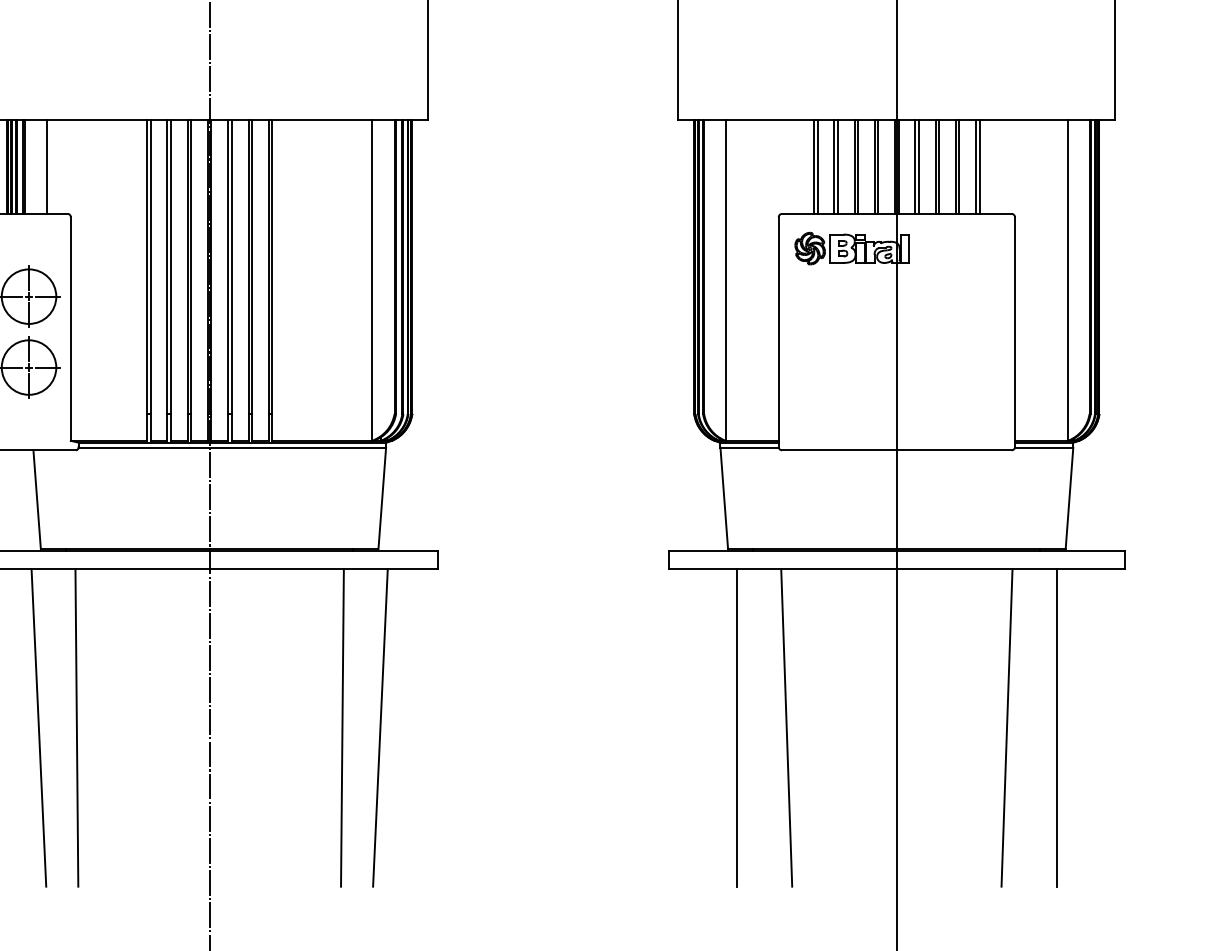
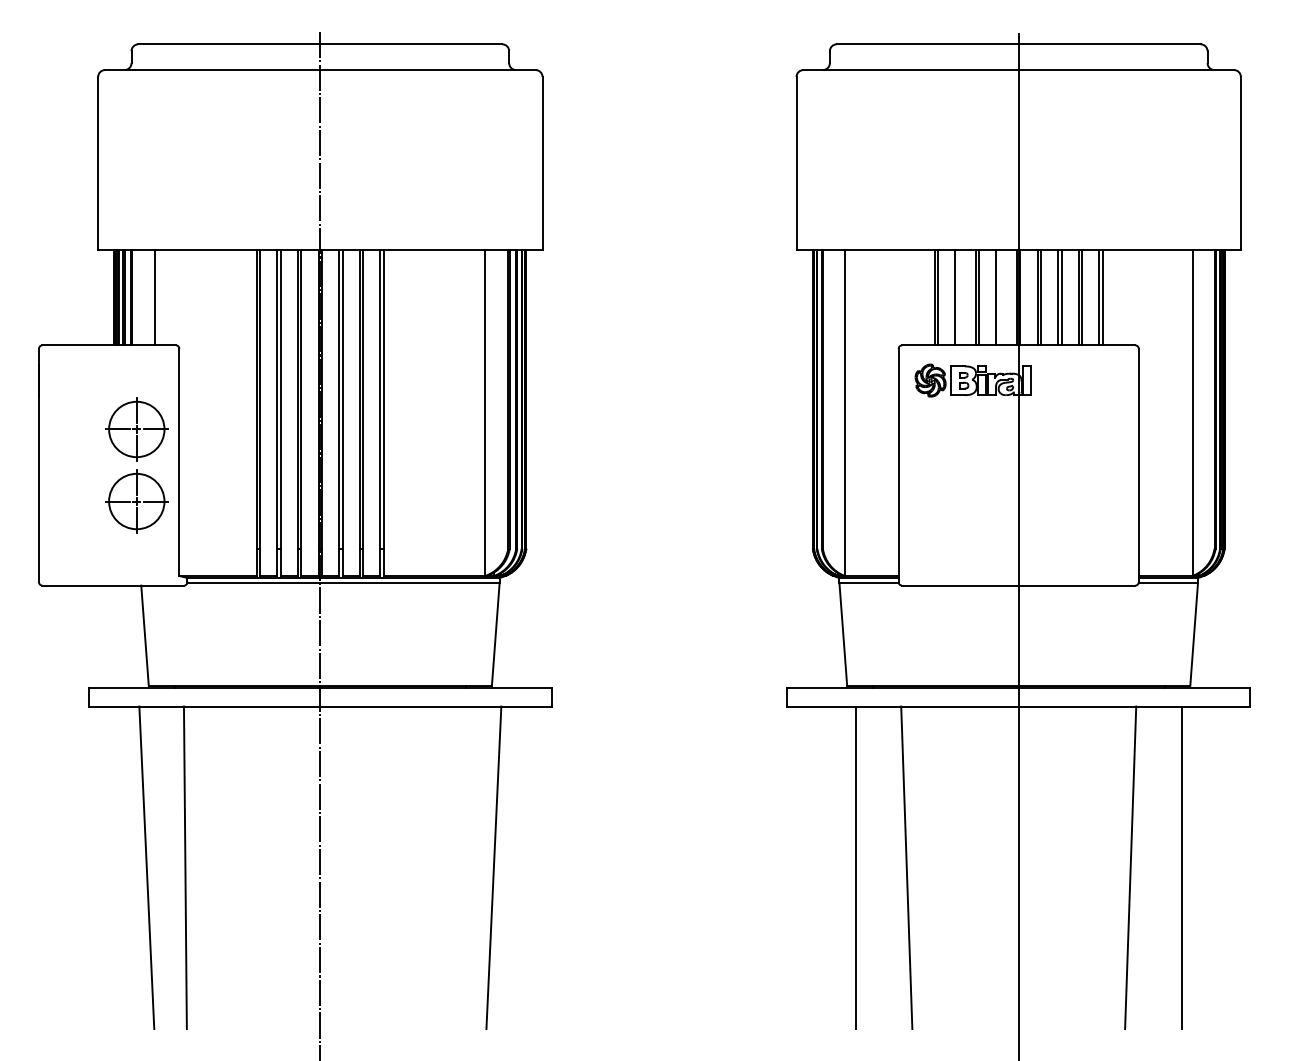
line: (837, 166) -> (958, 297), removed
line: (877, 166) -> (999, 297), removed
line: (341, 727) -> (454, 867), removed

